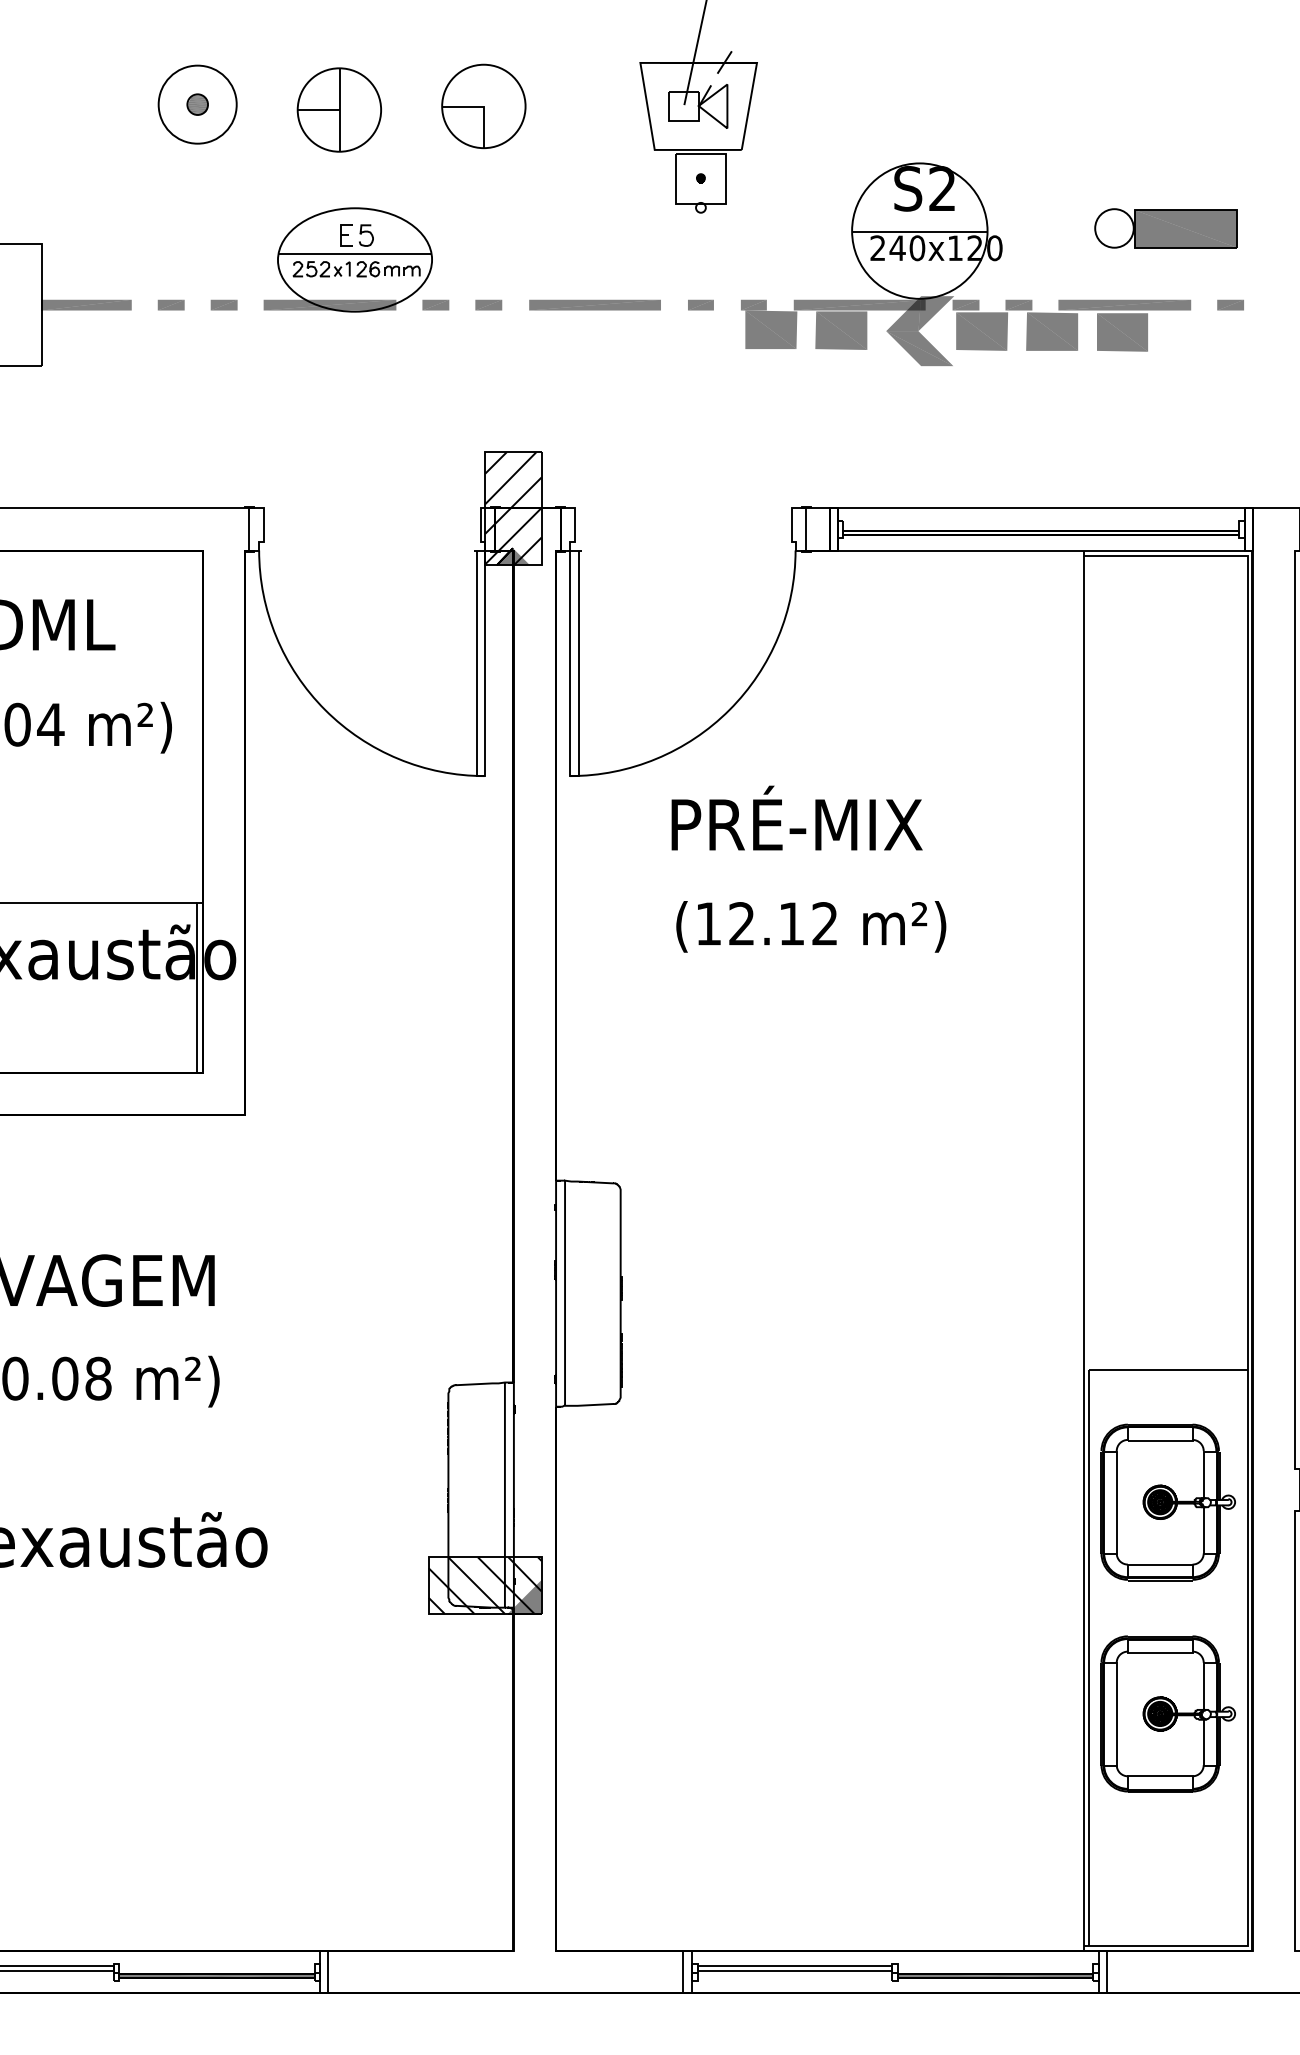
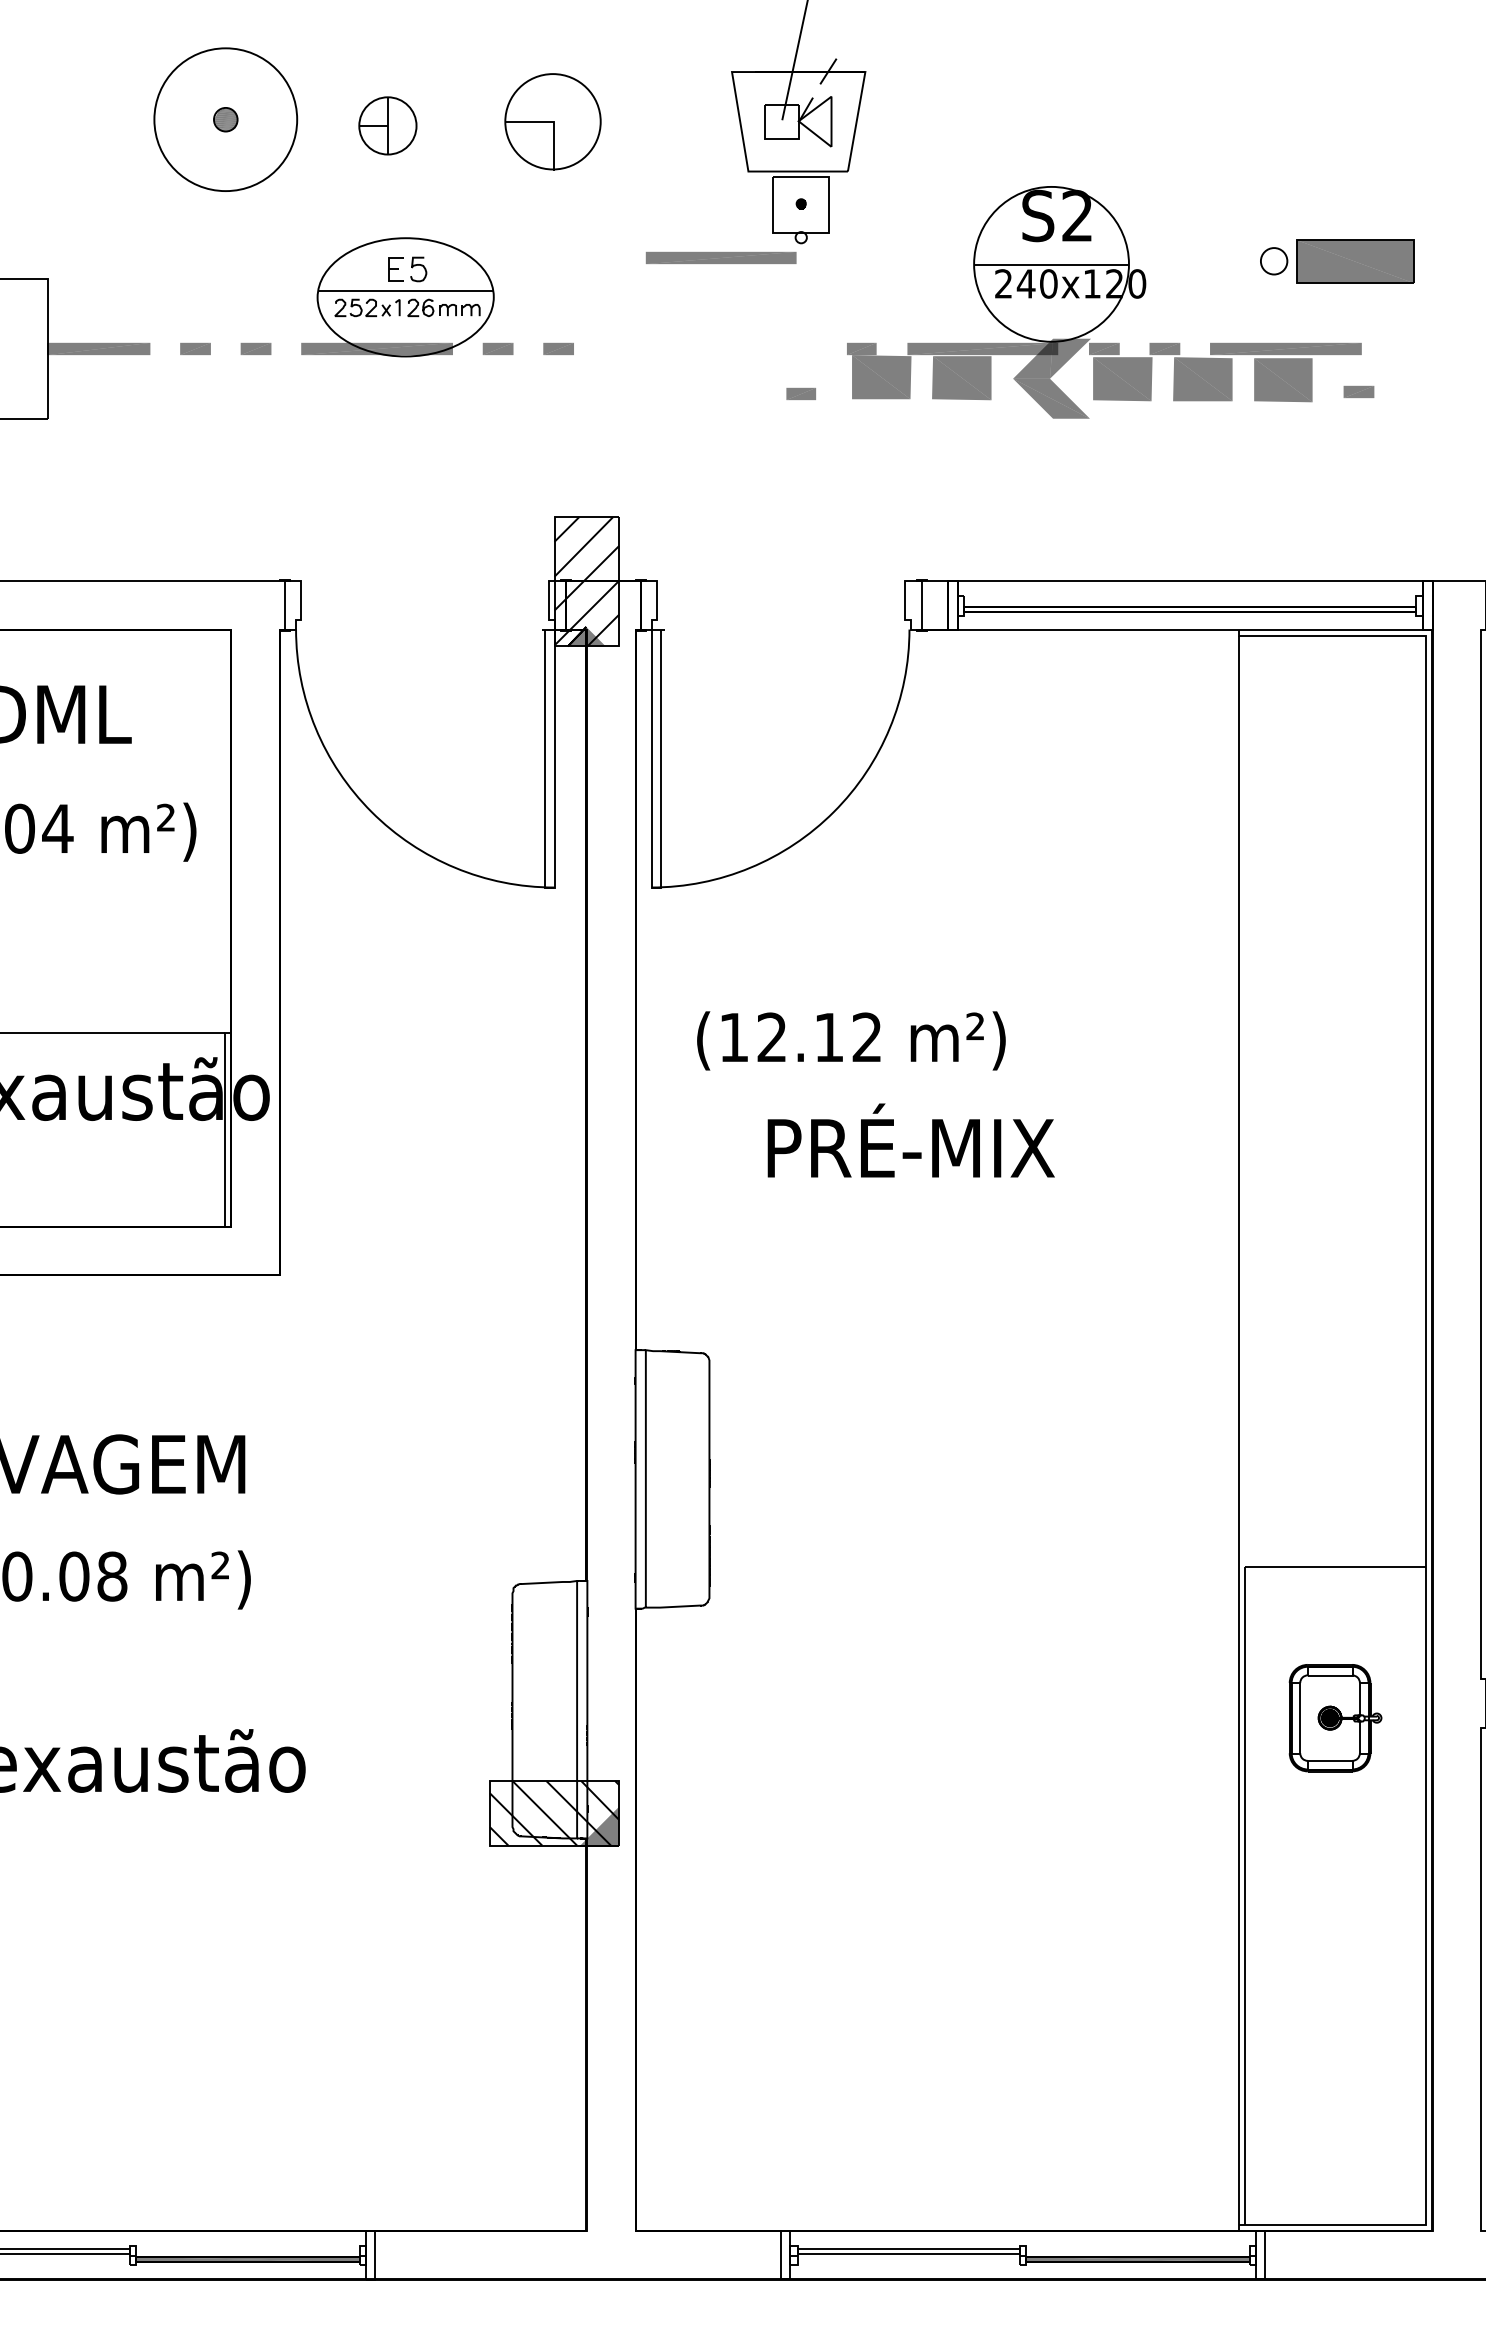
circle: (197, 104) -> (225, 119), size x1.6
part: (339, 109) -> (387, 125), size x0.6
circle: (1114, 228) -> (1274, 261), size x0.6
part: (595, 304) -> (721, 257), moved
part: (700, 304) -> (800, 393), moved
part: (1230, 304) -> (1358, 391), moved
text: (796, 818) -> (910, 1140), moved
text: (811, 926) -> (851, 1040), moved
part: (1168, 1502) -> (1335, 1718), size x0.6
part: (1168, 1714) -> (1335, 1960), removed

